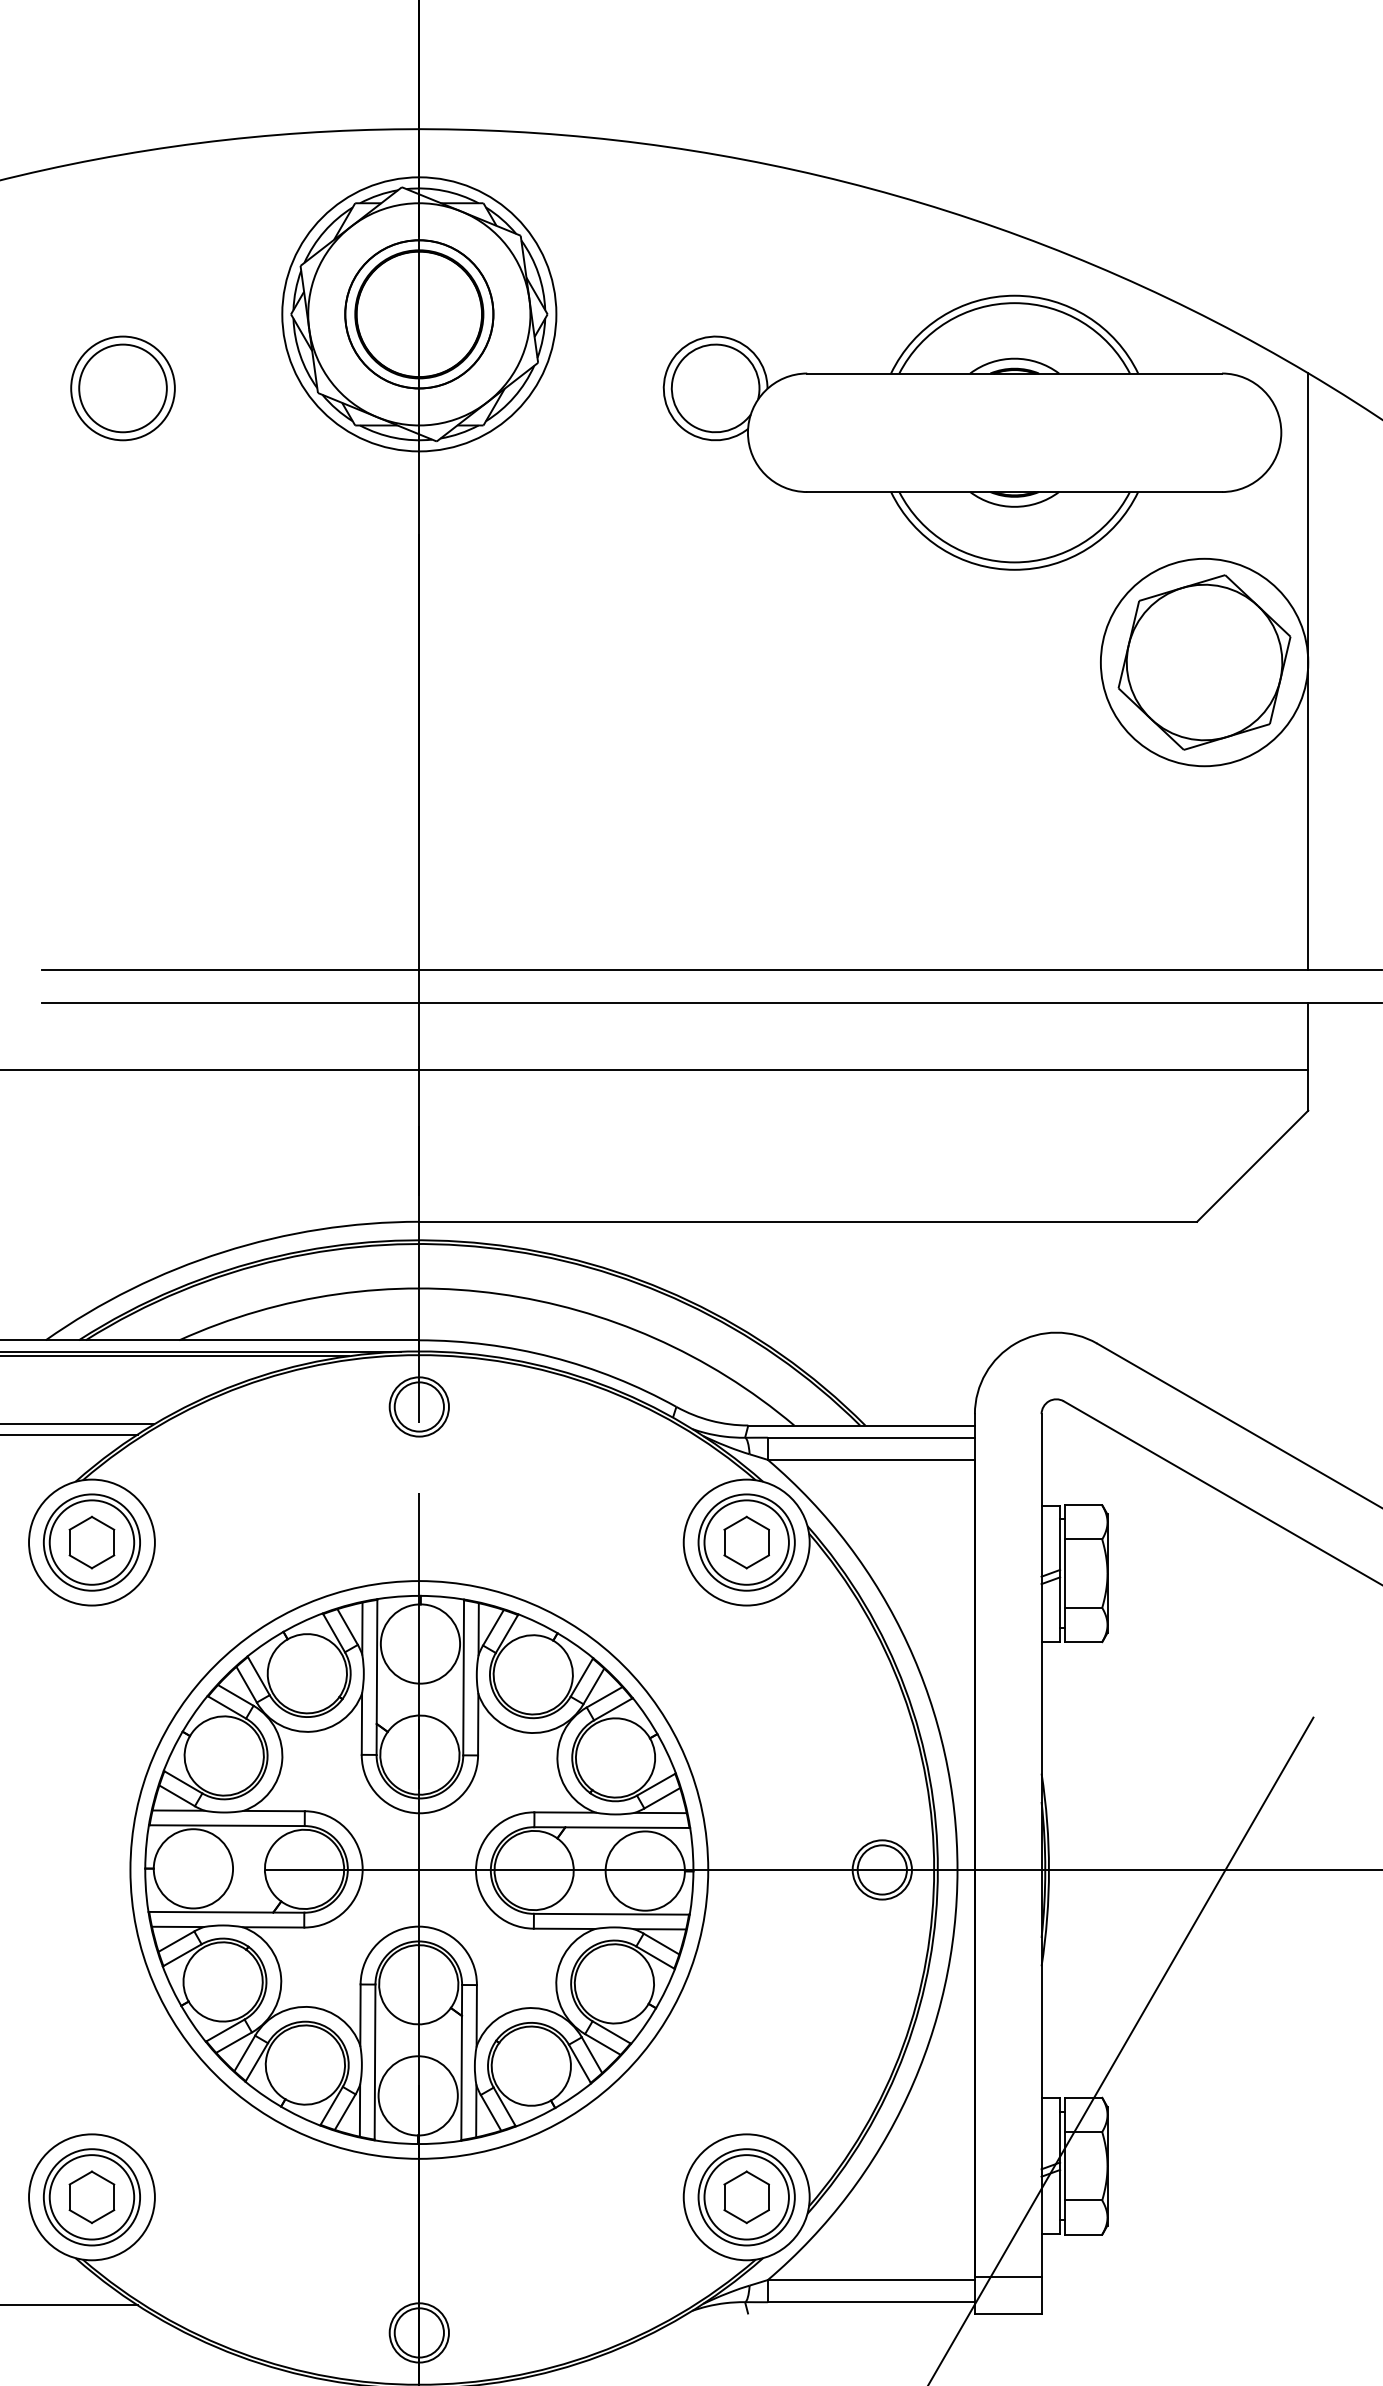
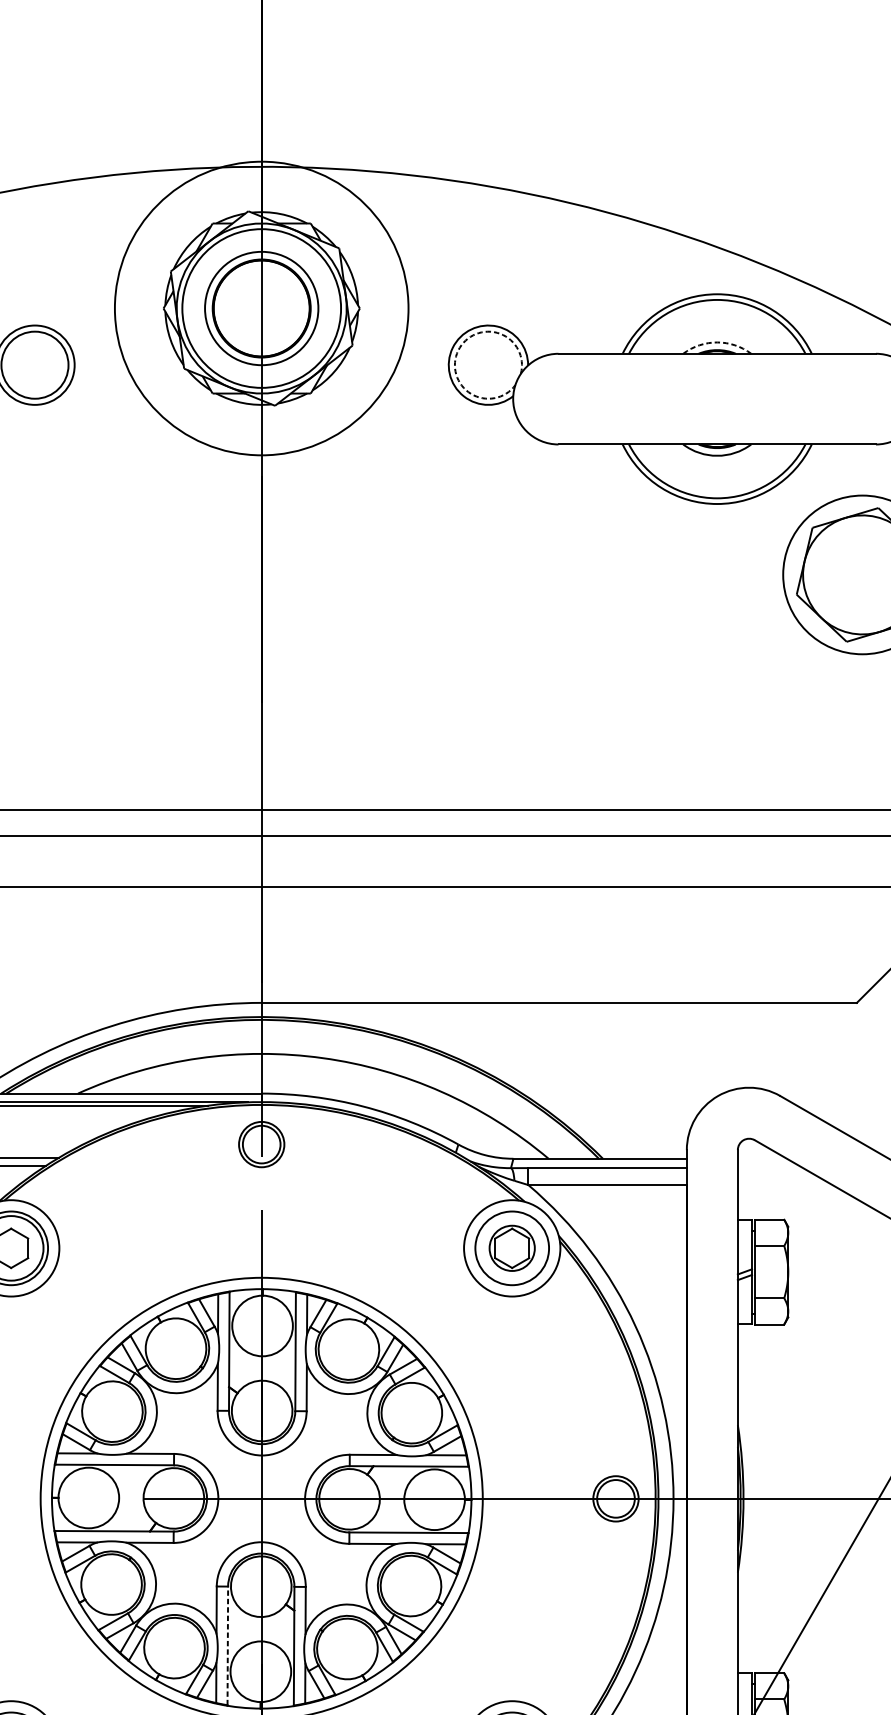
circle: (419, 314) -> (261, 308), size x1.4
circle: (419, 314) -> (261, 308), size x1.4
arc: (1014, 358) -> (717, 342), solid -> dashed
arc: (676, 369) -> (458, 350), solid -> dashed
circle: (746, 1542) -> (512, 1248), size x0.7
line: (375, 2062) -> (228, 1646), solid -> dashed

